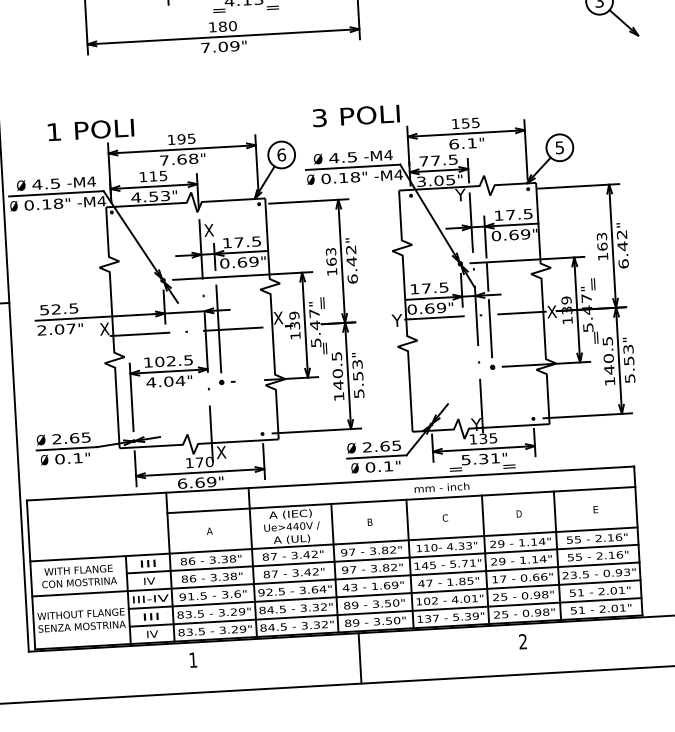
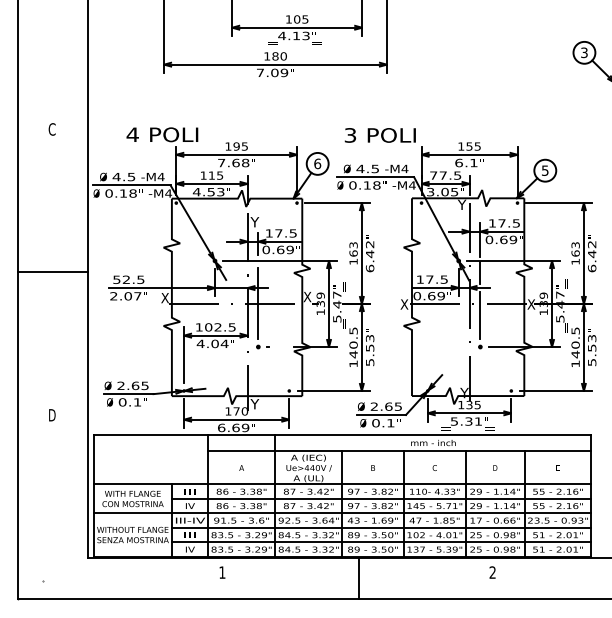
text: (53, 131) -> (132, 134), 1 -> 4
text: (208, 230) -> (254, 222), X -> Y
text: (397, 320) -> (404, 304), Y -> X
text: (220, 452) -> (254, 404), X -> Y

